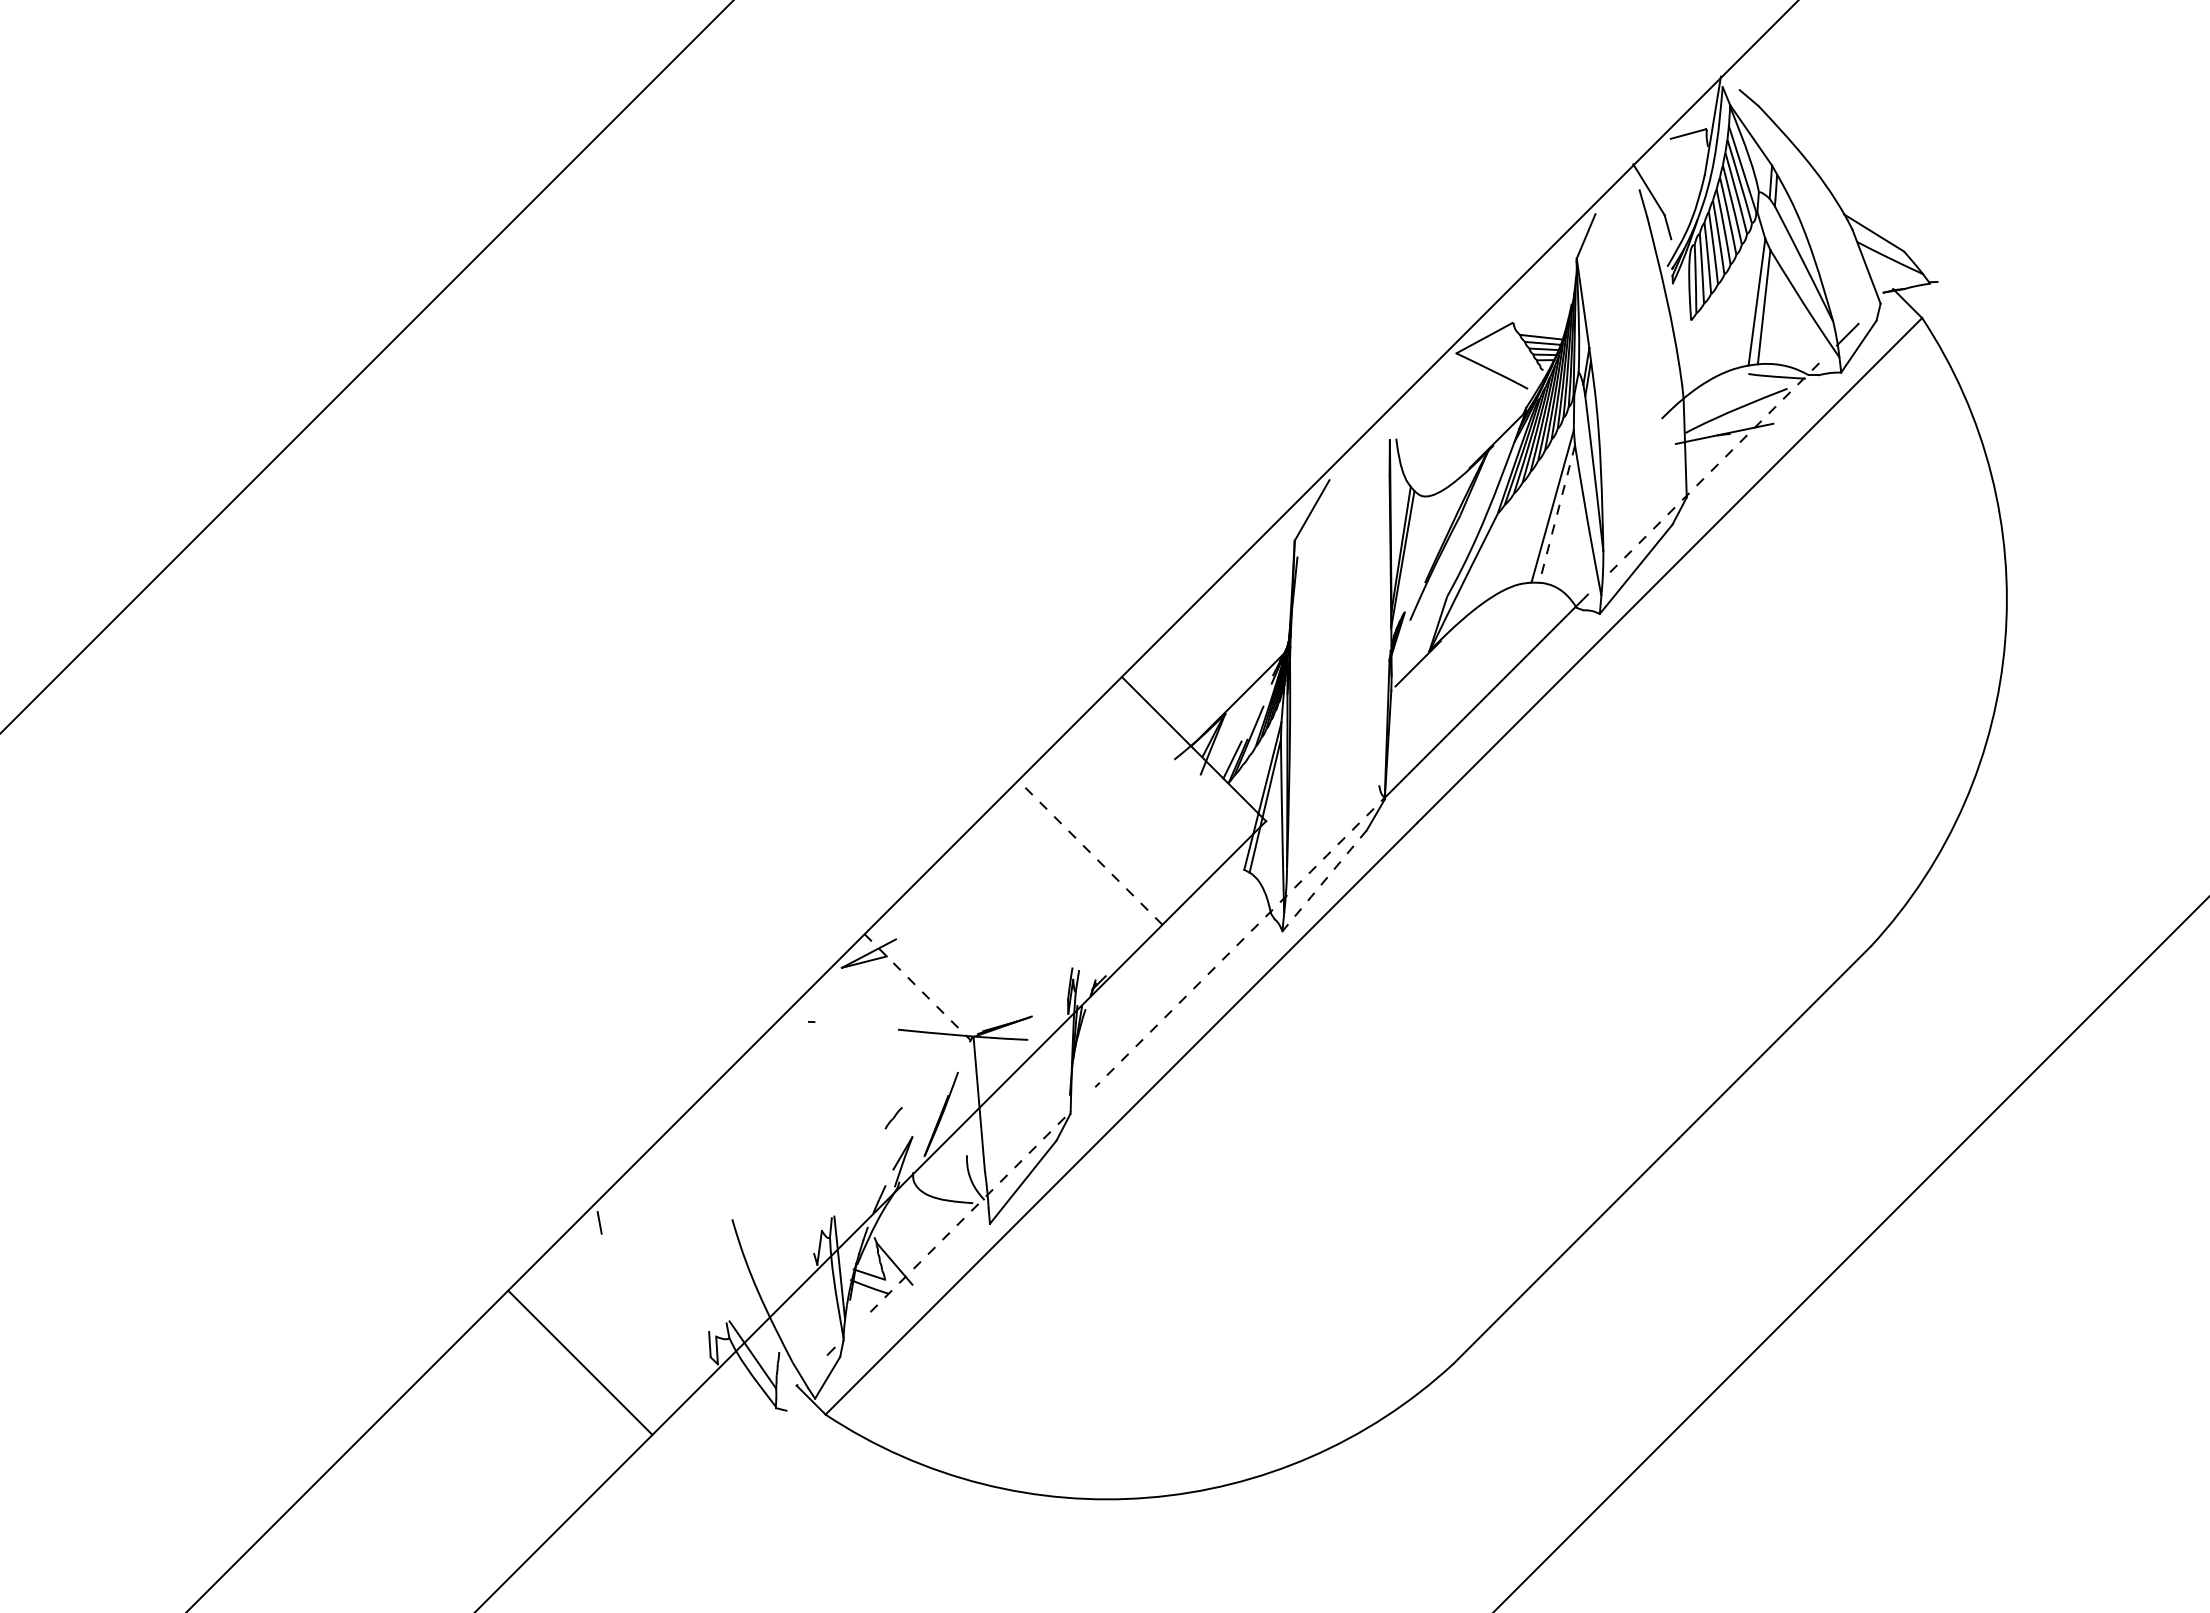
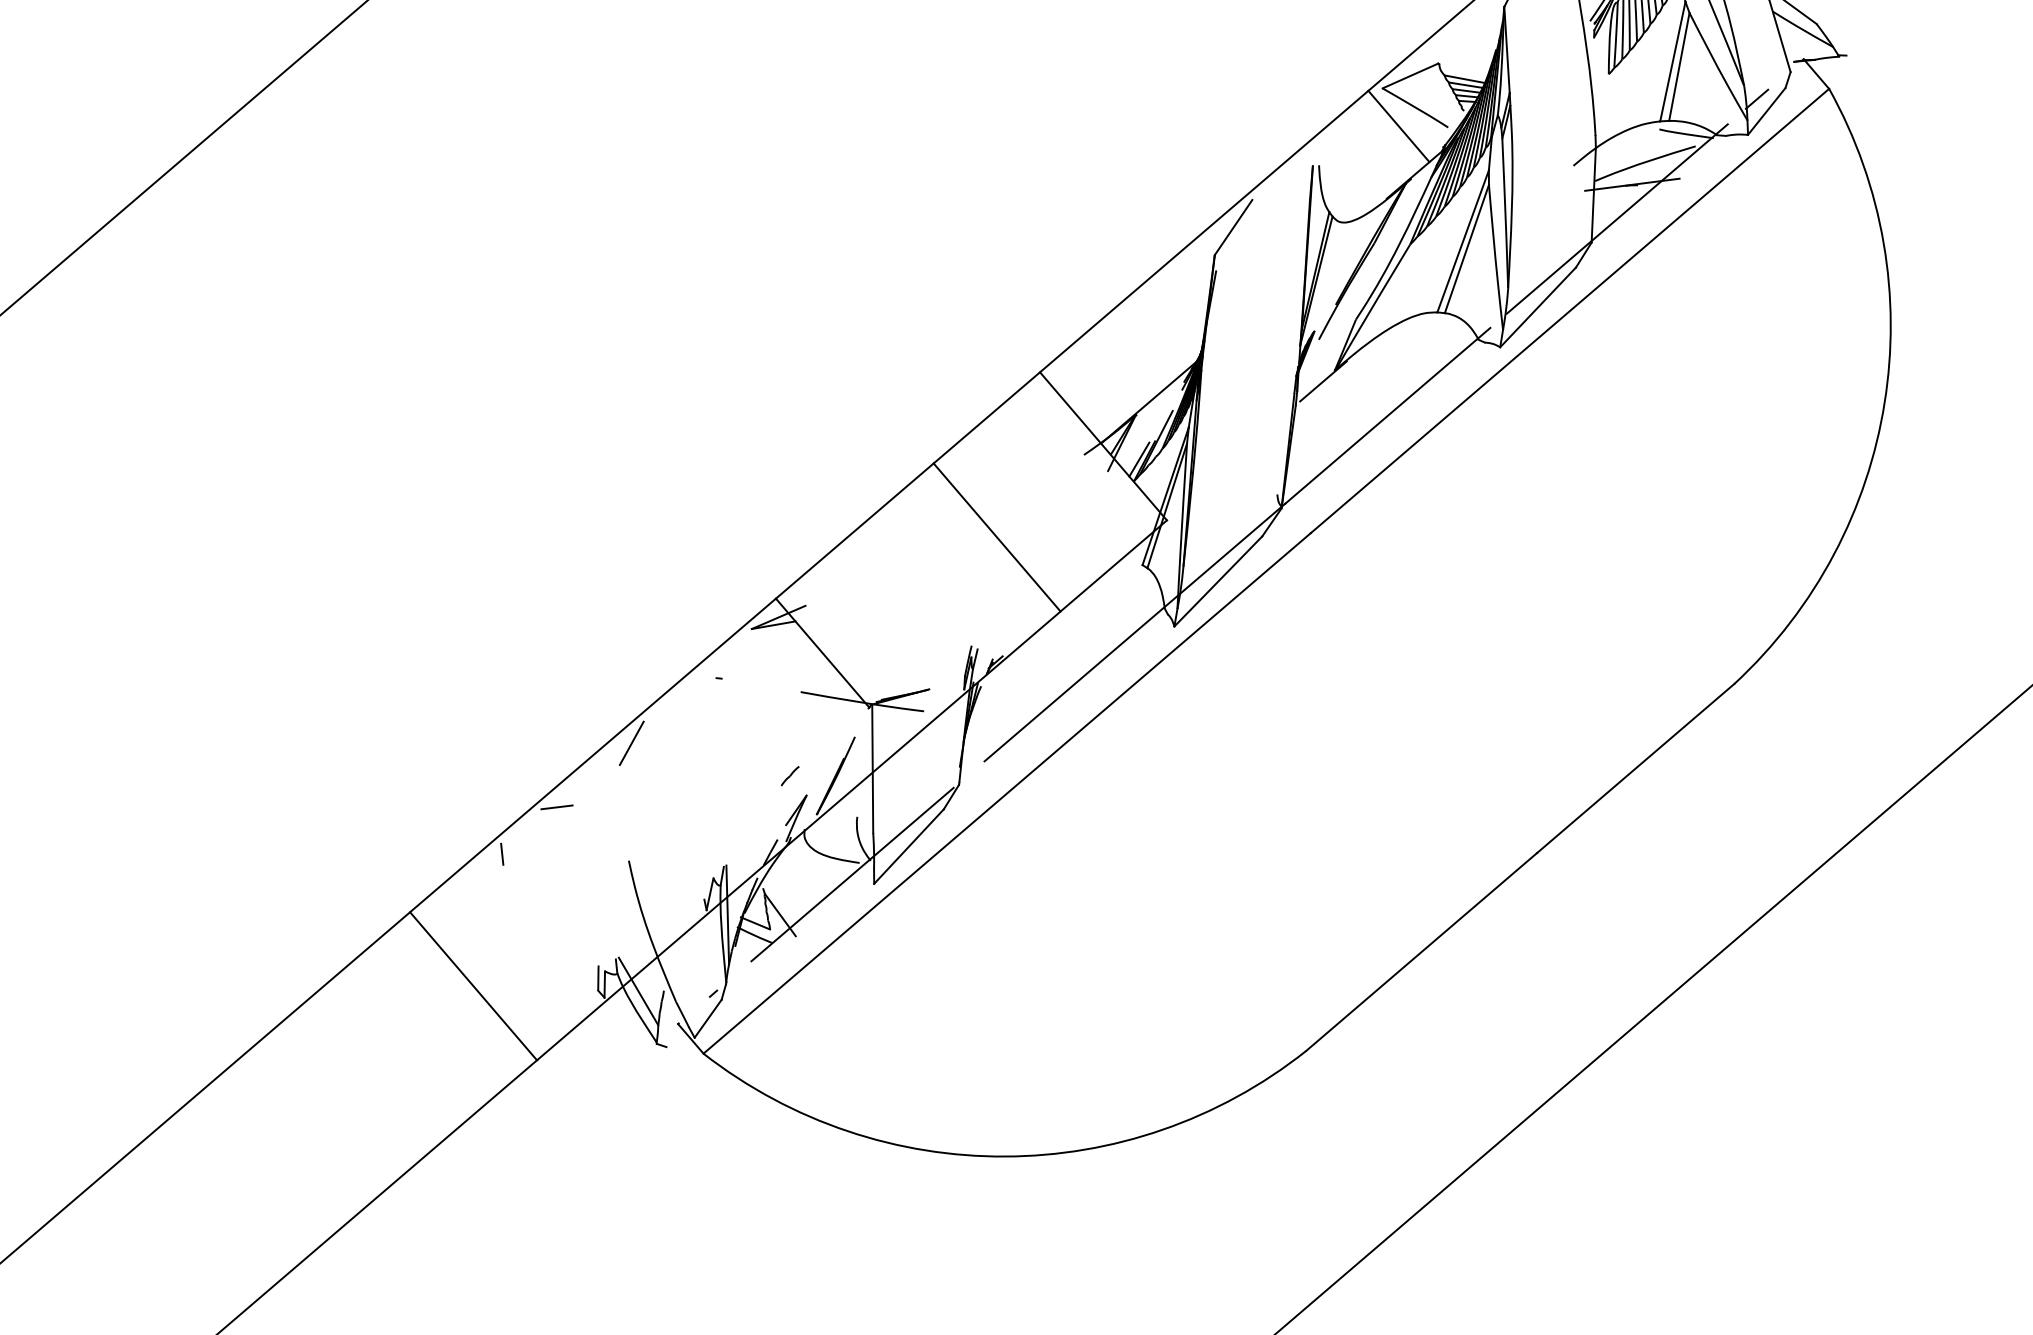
line: (1476, 391) -> (1398, 126), added
line: (1711, 471) -> (1617, 219), dashed -> solid
line: (1557, 514) -> (1467, 249), dashed -> solid
line: (1090, 852) -> (997, 537), dashed -> solid
line: (1324, 880) -> (1218, 581), dashed -> solid
line: (1241, 941) -> (1134, 633), dashed -> solid
line: (917, 987) -> (822, 653), dashed -> solid
line: (725, 1096) -> (631, 743), added
line: (652, 1169) -> (556, 807), added
line: (966, 1216) -> (852, 875), dashed -> solid

